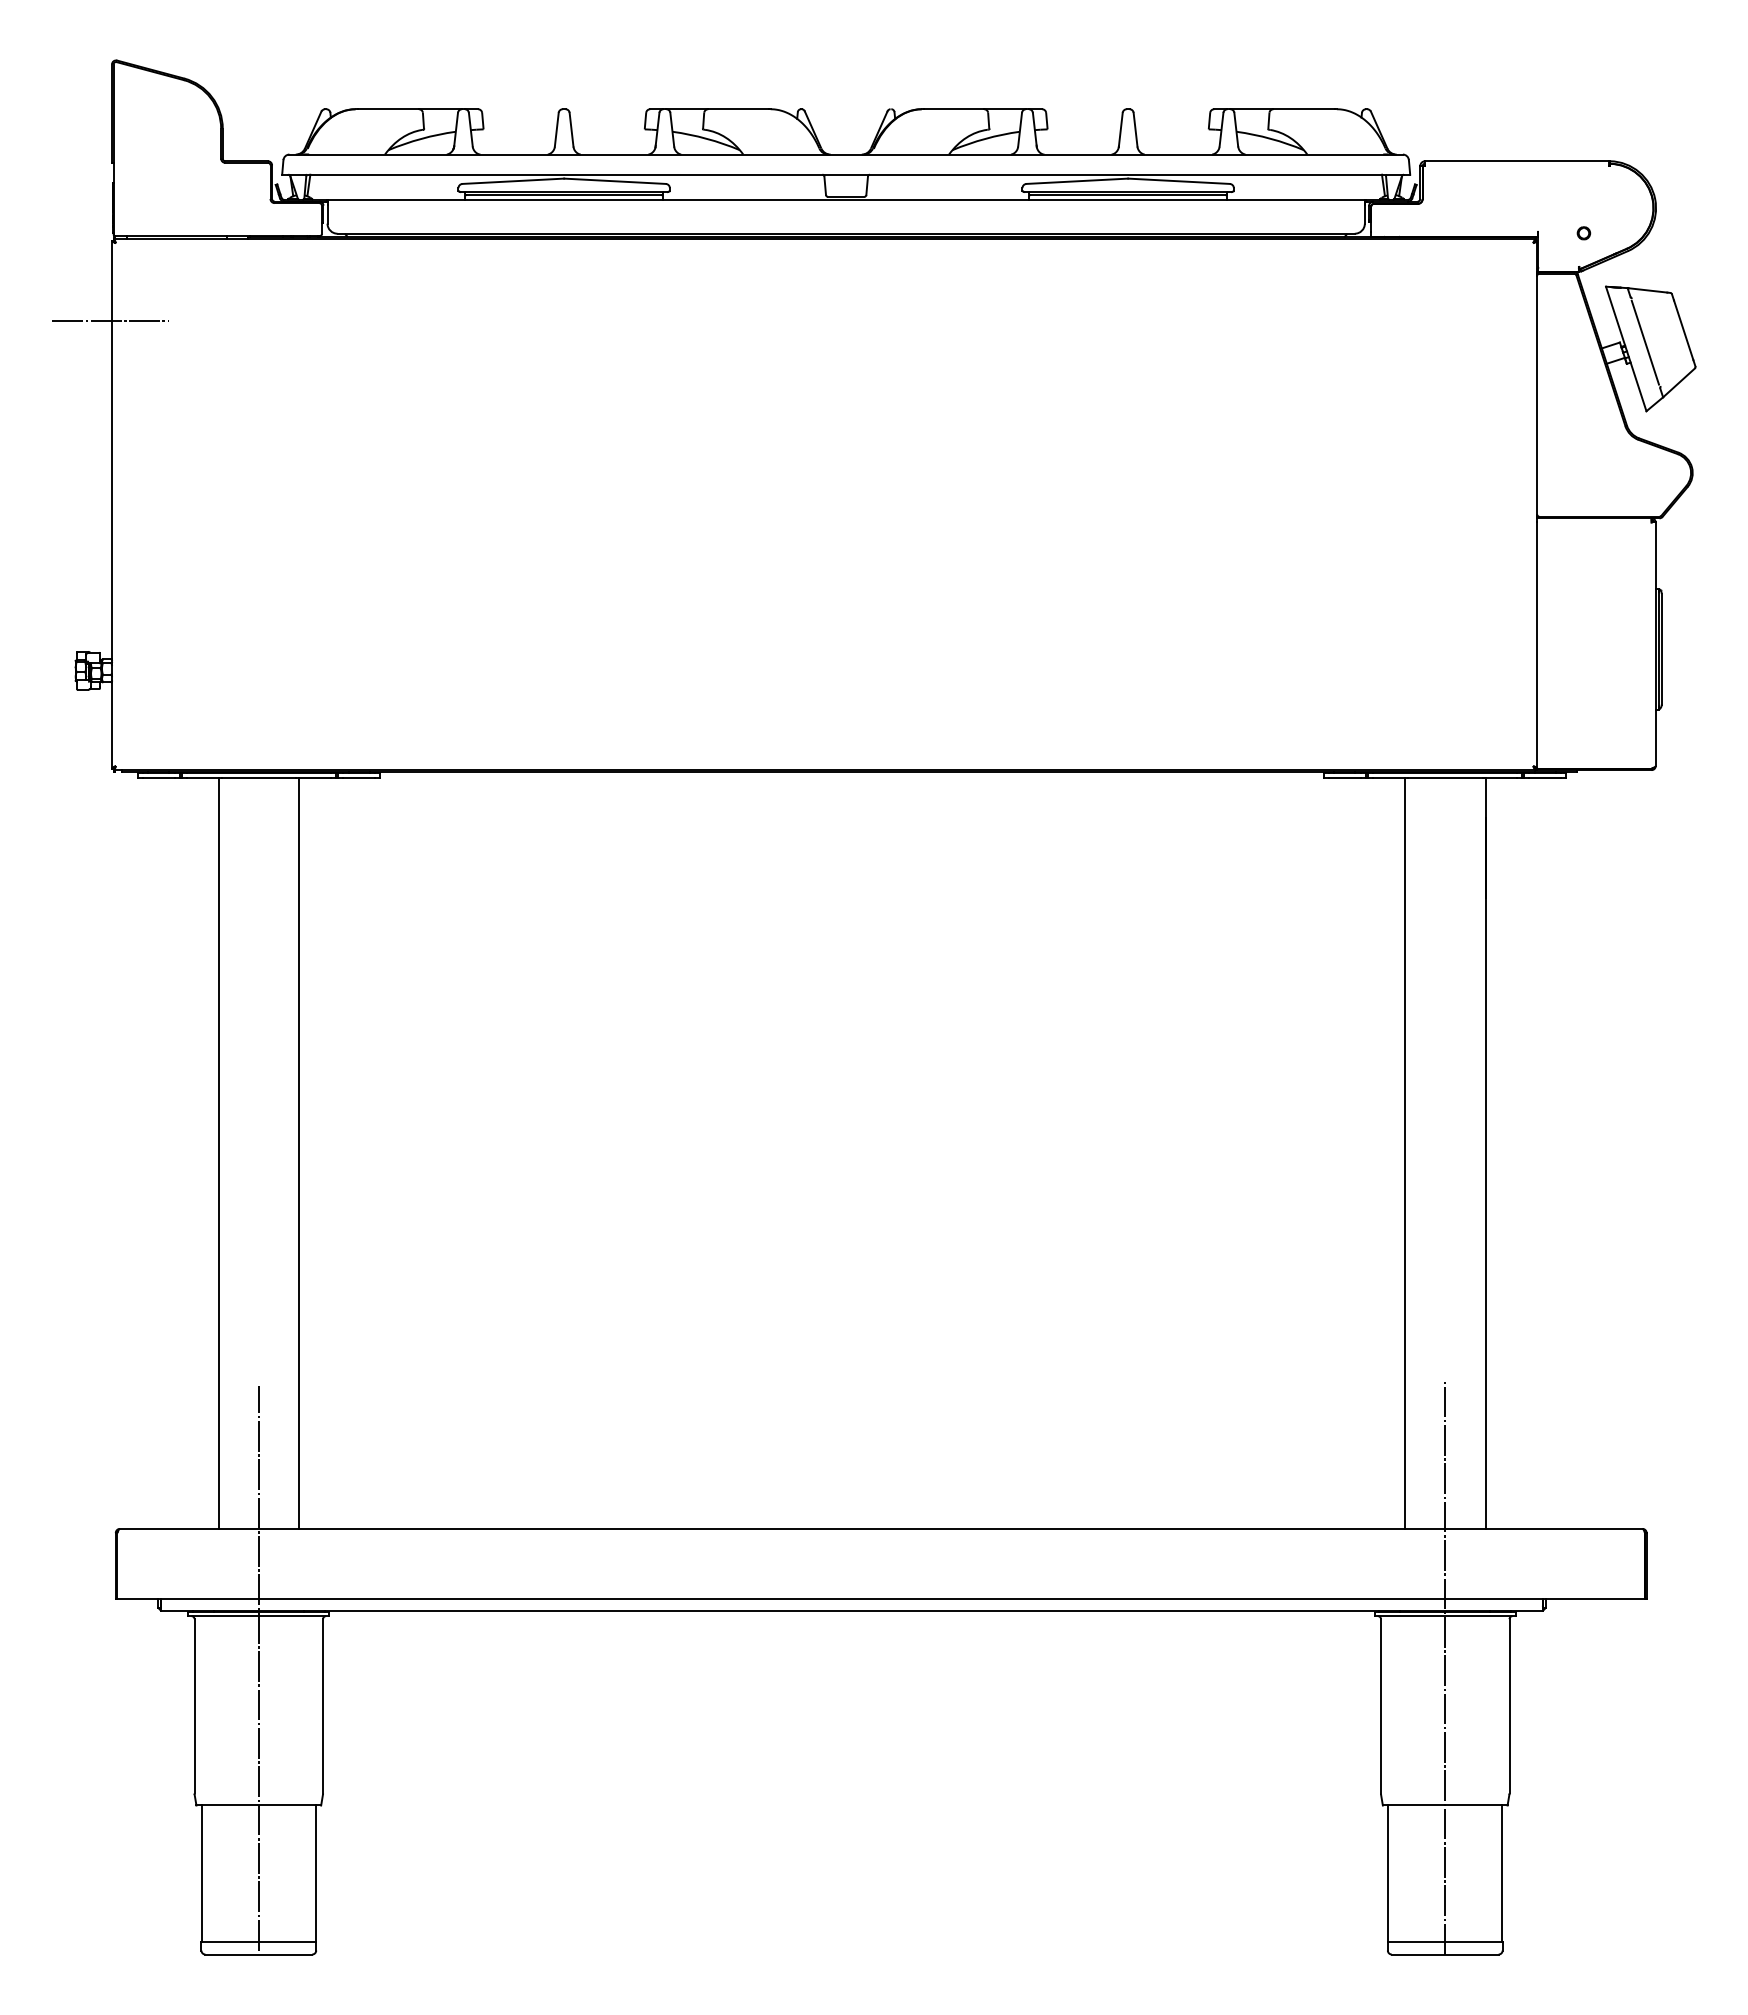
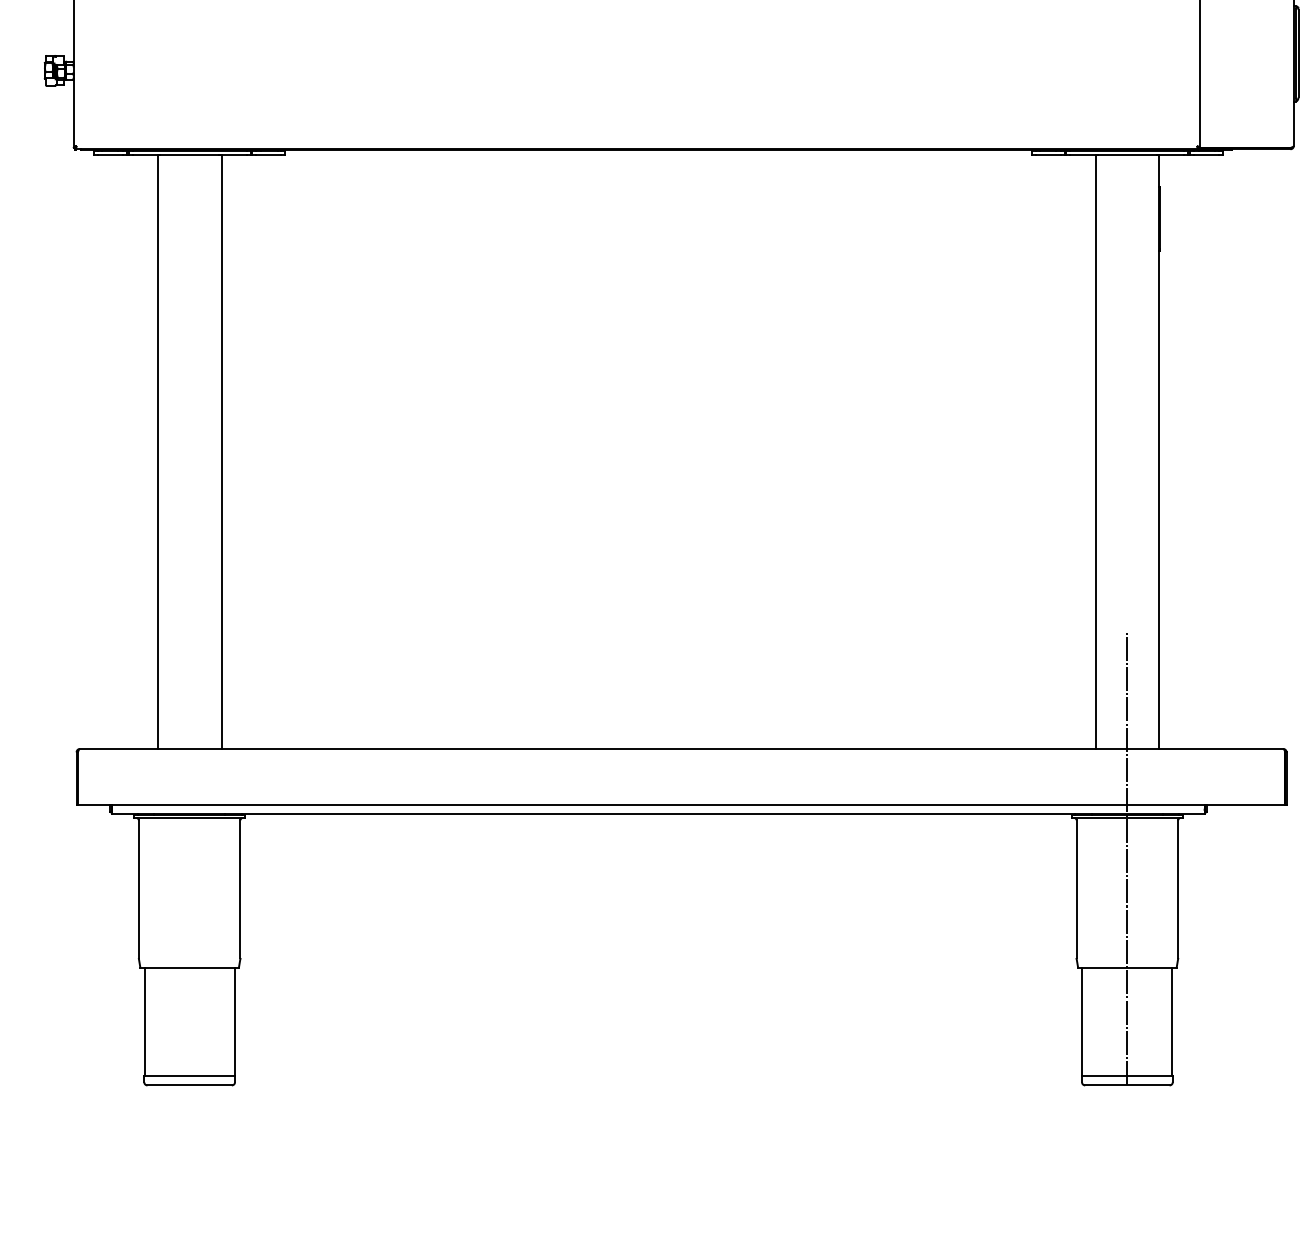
line: (258, 1667) -> (189, 858), removed

